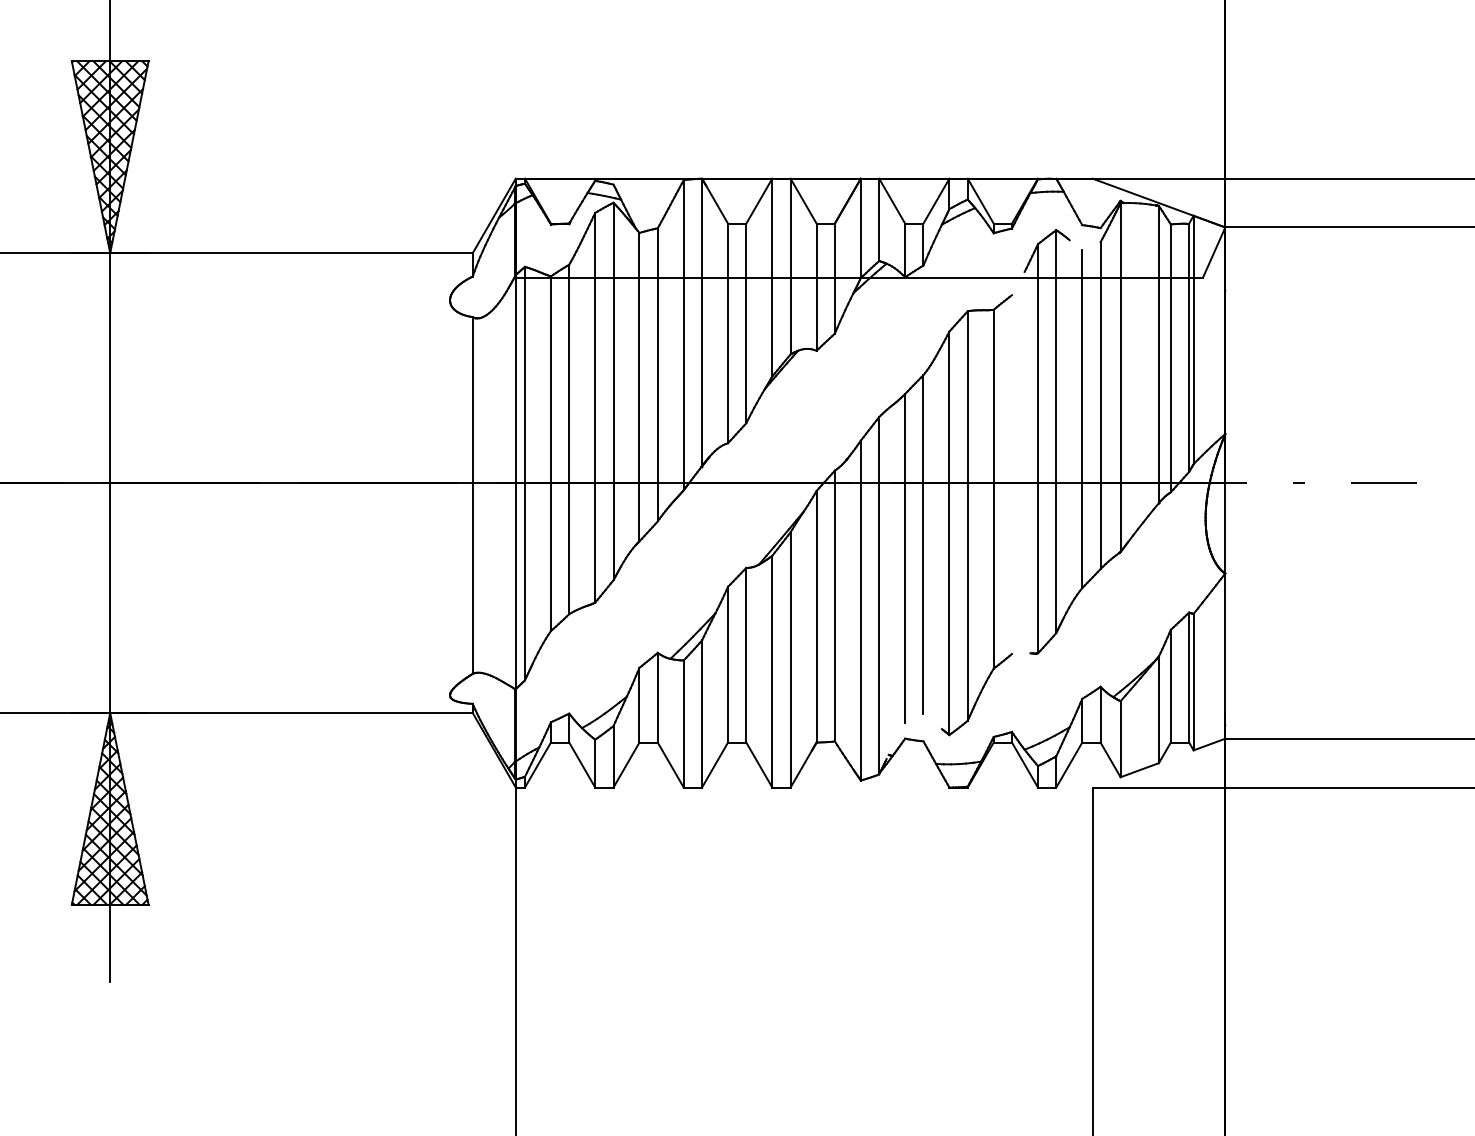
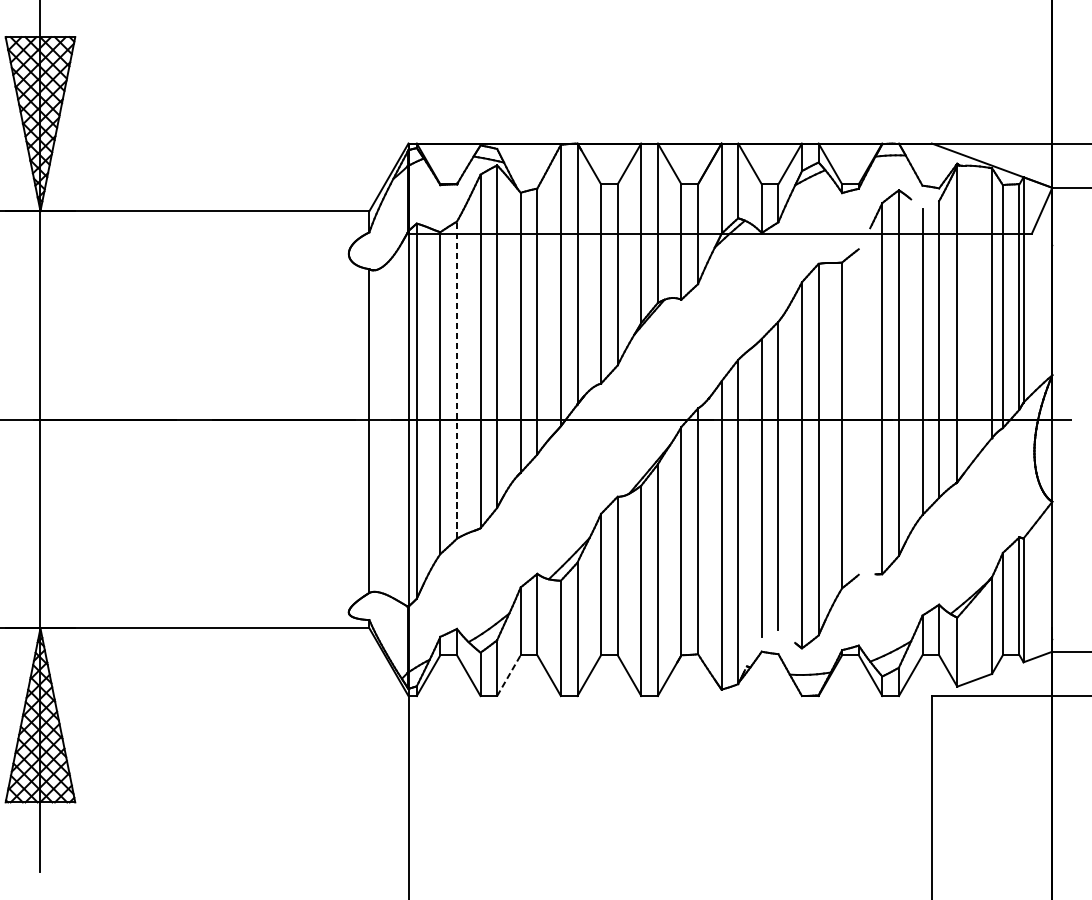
line: (569, 439) -> (457, 380), solid -> dashed
line: (626, 765) -> (508, 676), solid -> dashed

